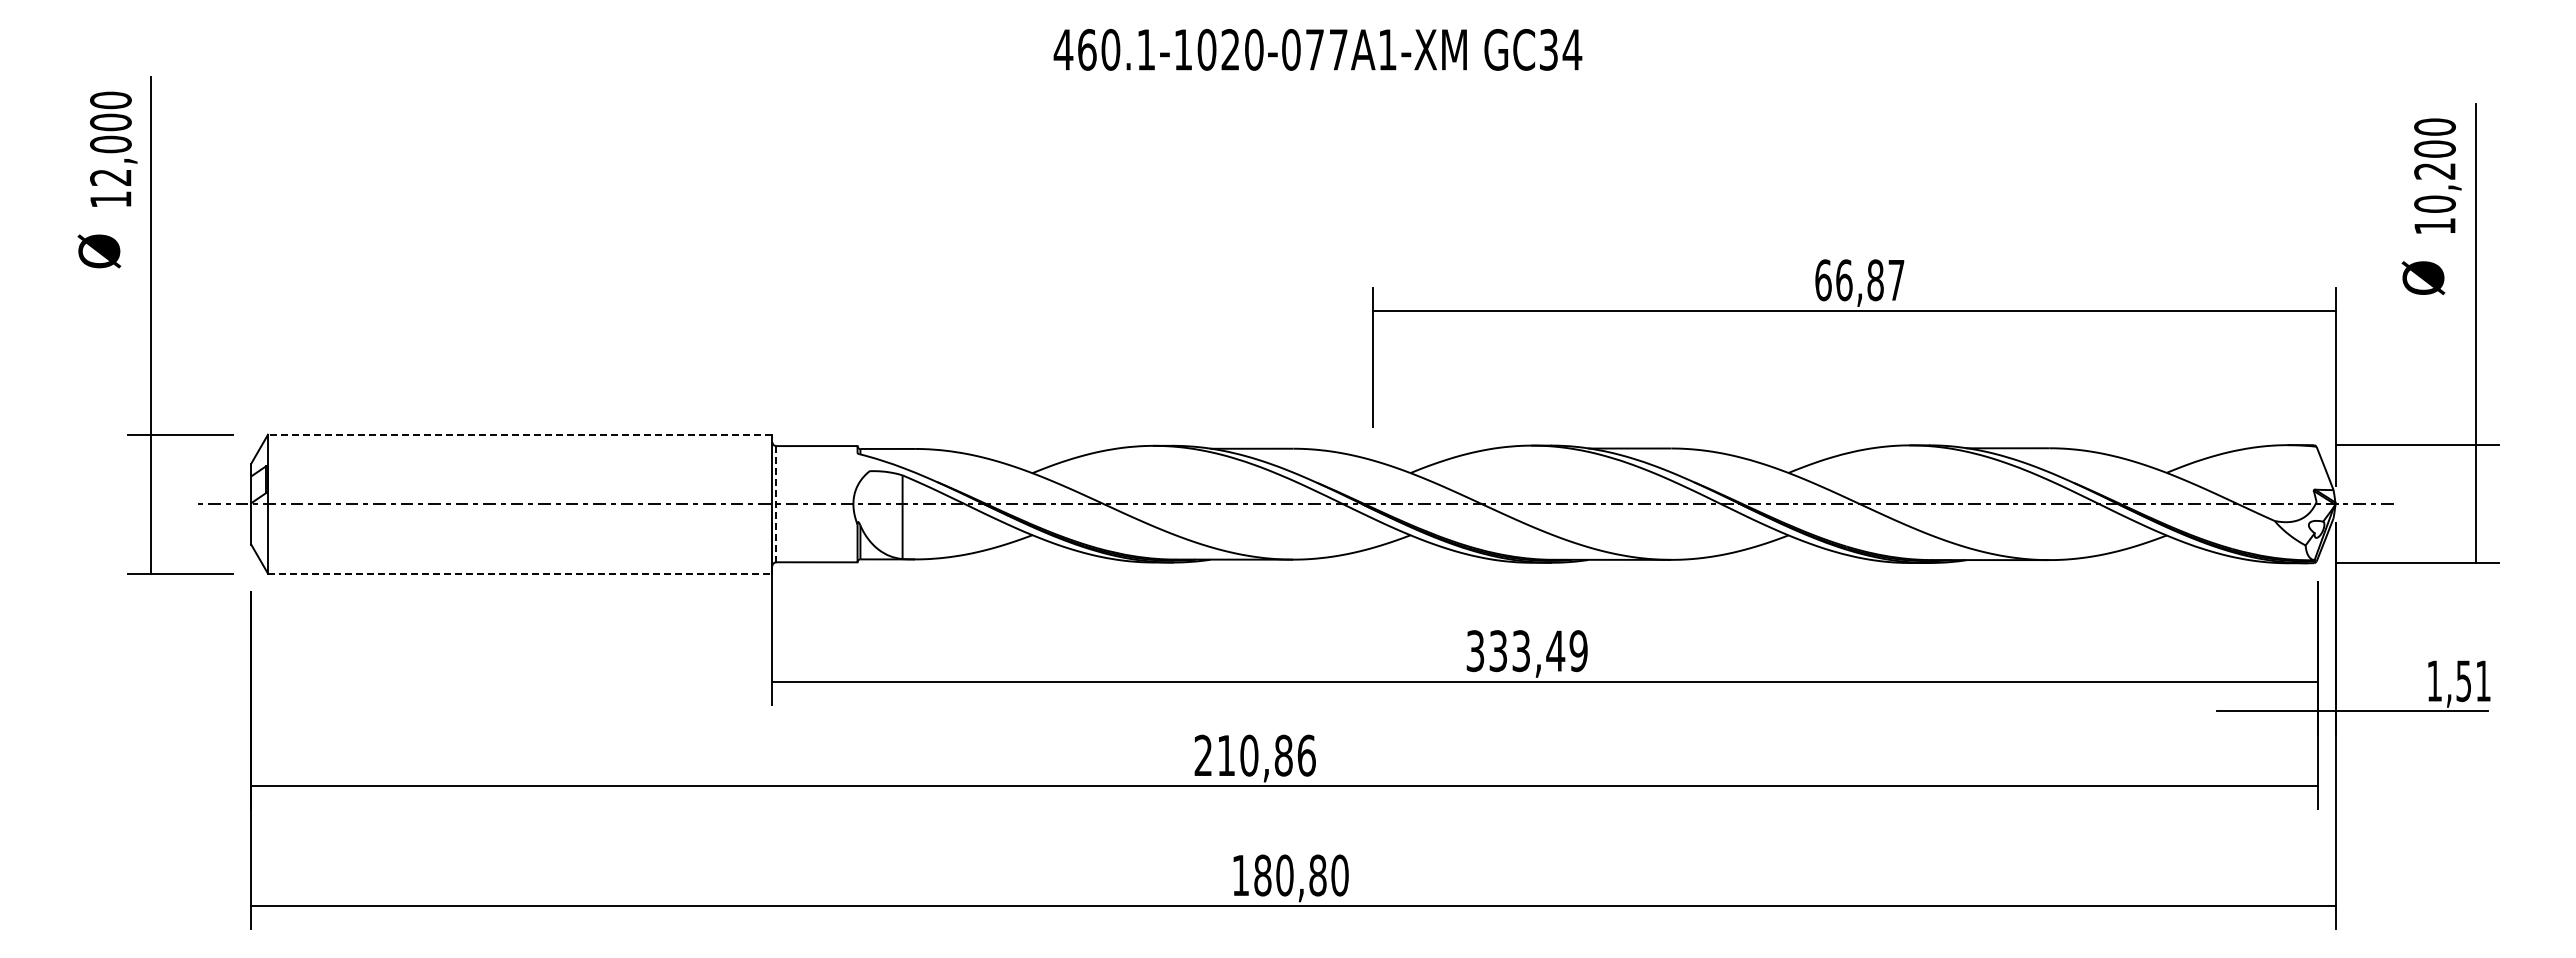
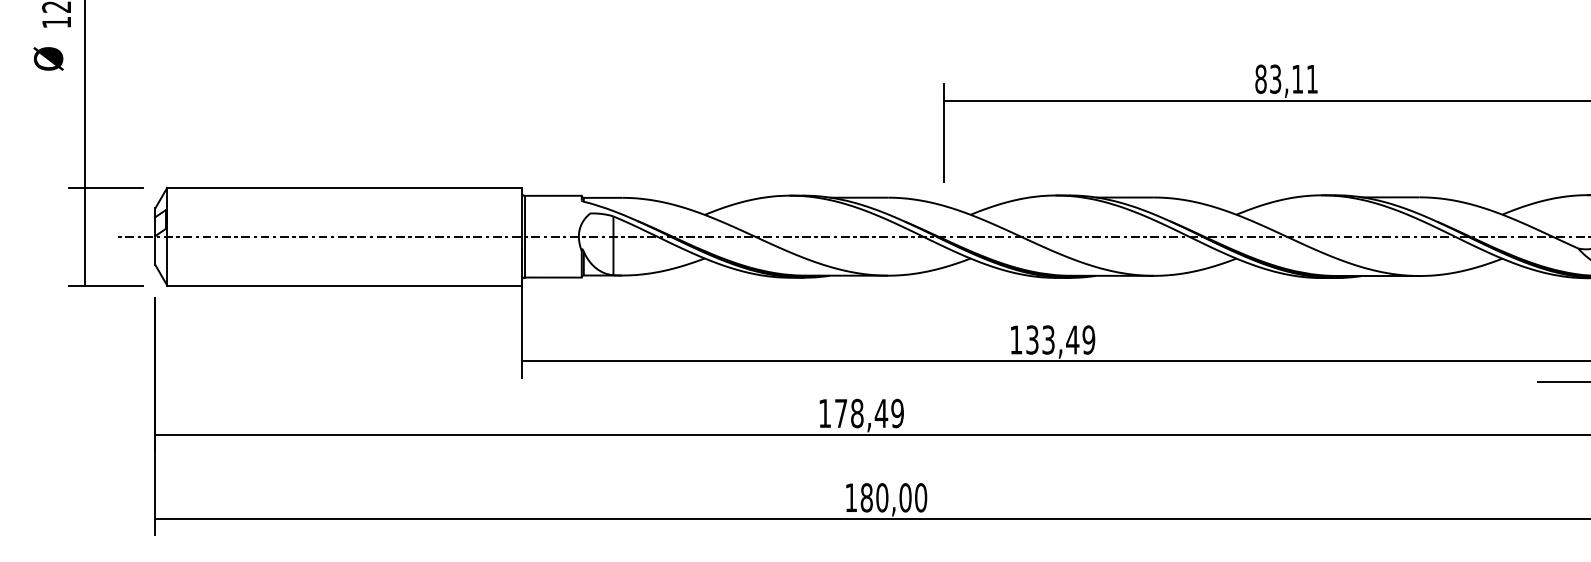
text: (1859, 280) -> (1286, 79), 66,87 -> 83,11
line: (519, 434) -> (344, 187), dashed -> solid
line: (776, 504) -> (524, 236), dashed -> solid
line: (520, 573) -> (344, 285), dashed -> solid
text: (1475, 651) -> (1016, 340), 333,49 -> 133,49
text: (1254, 755) -> (860, 413), 210,86 -> 178,49
text: (1317, 875) -> (905, 497), 180,80 -> 180,00

